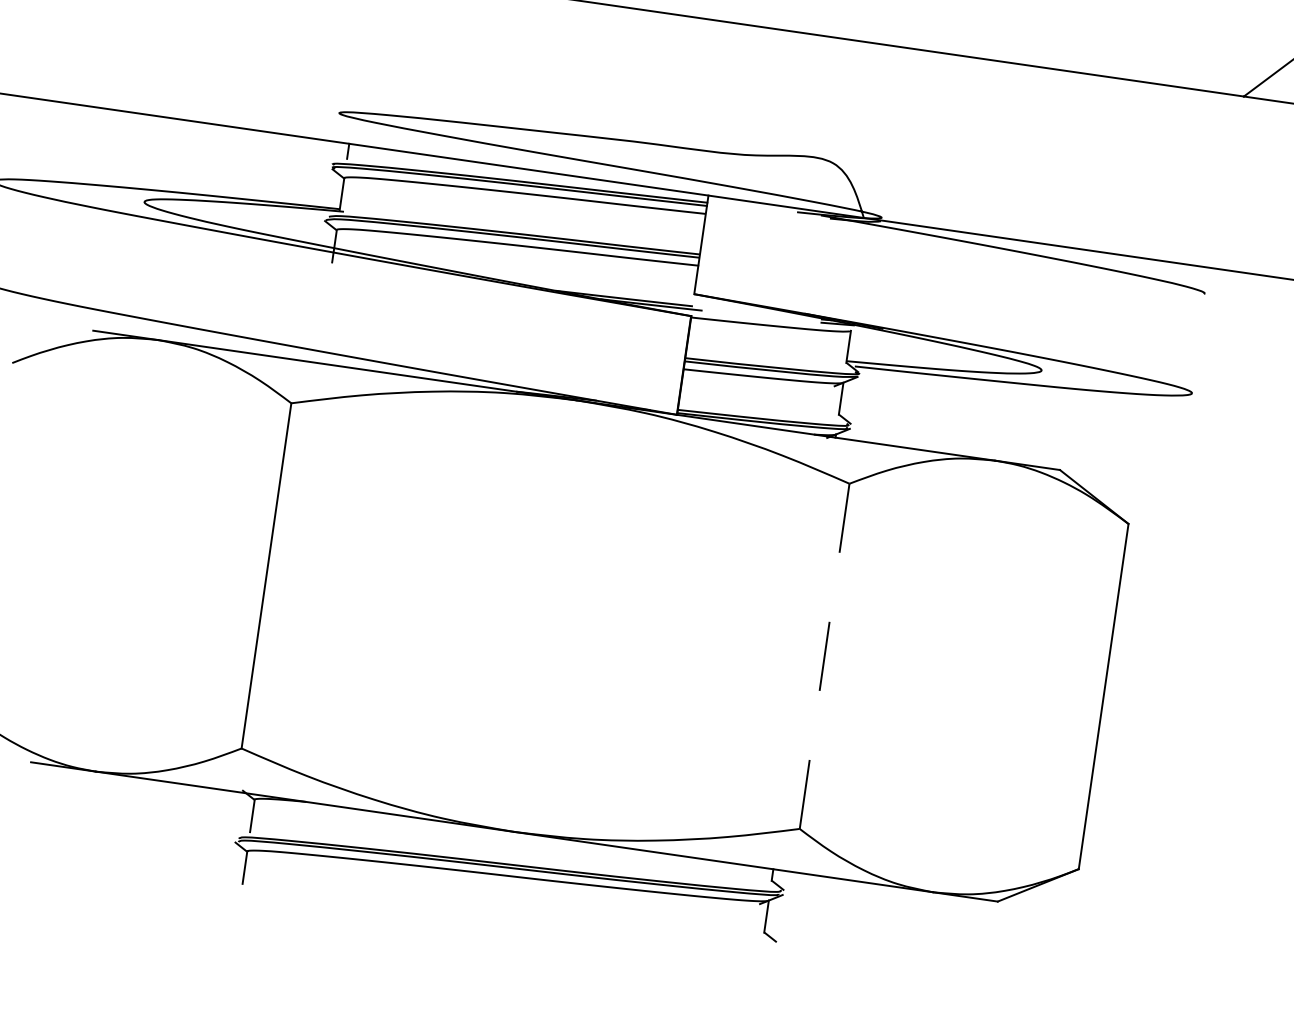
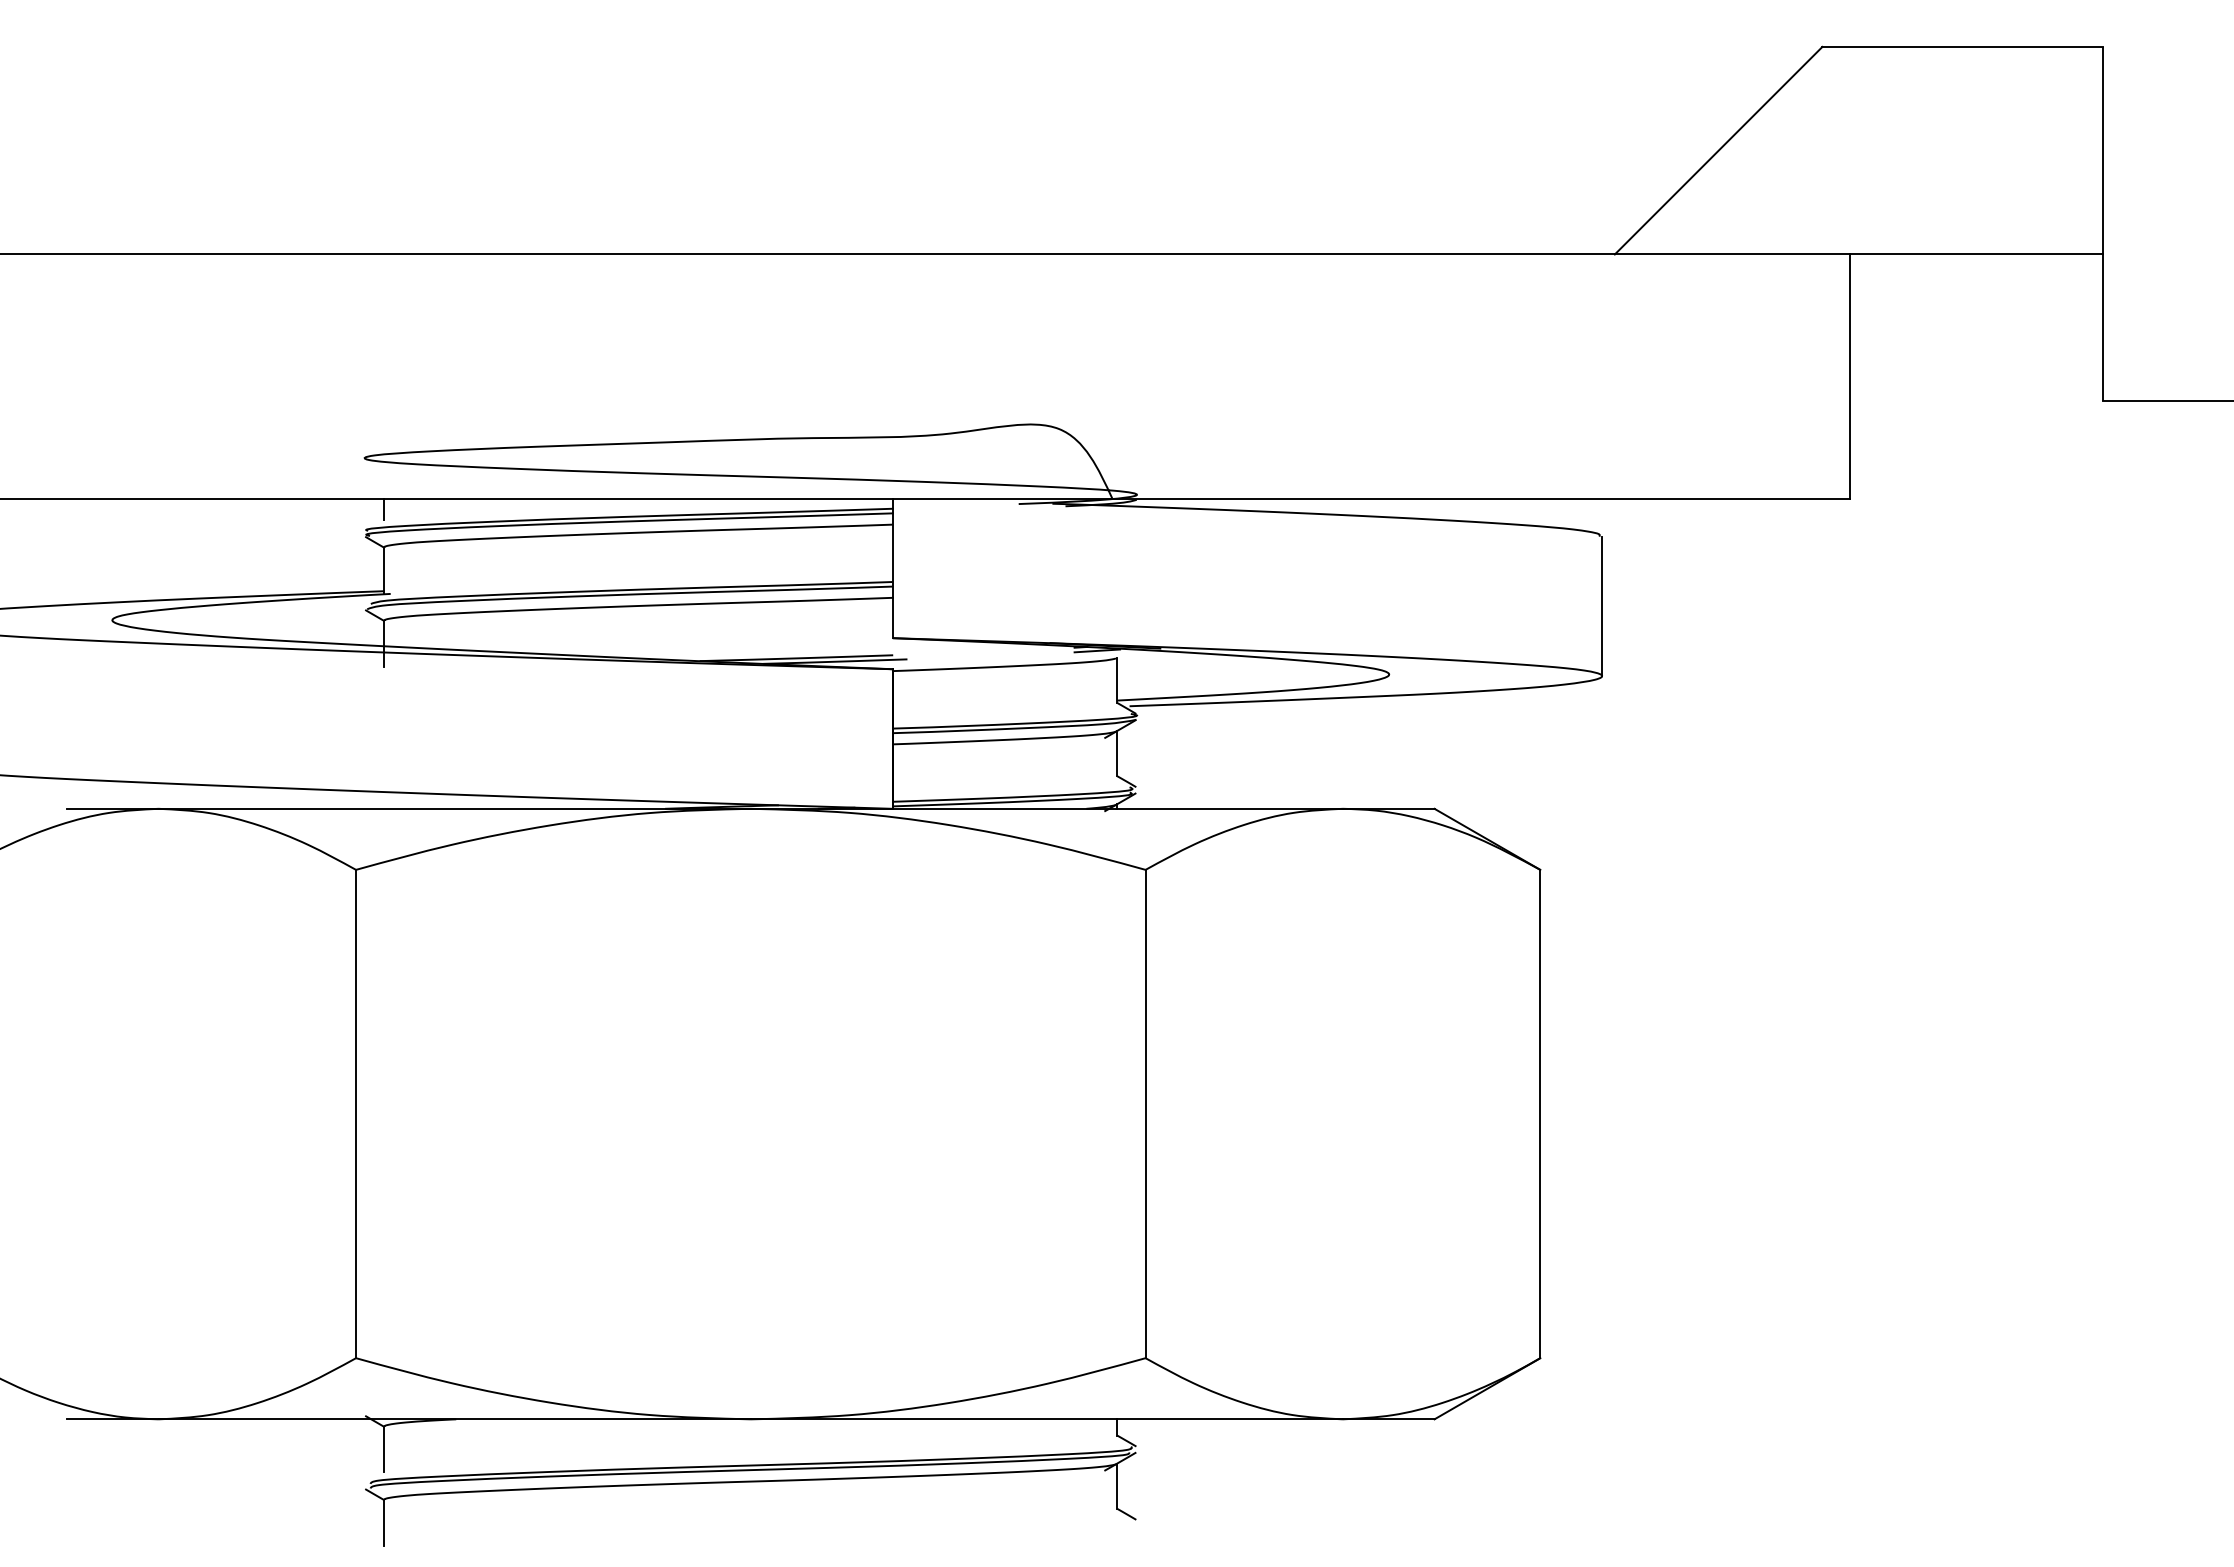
line: (1199, 344) -> (1602, 606), added
line: (824, 656) -> (1145, 1114), dashed -> solid

